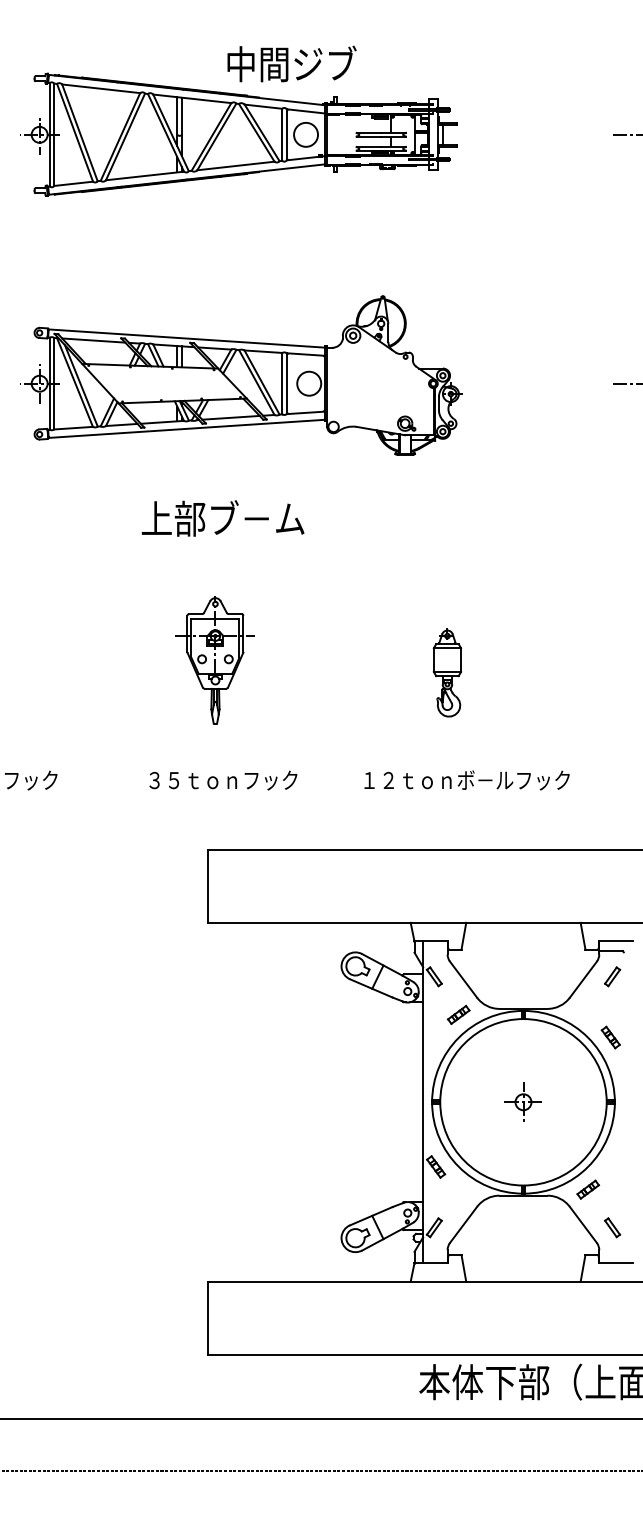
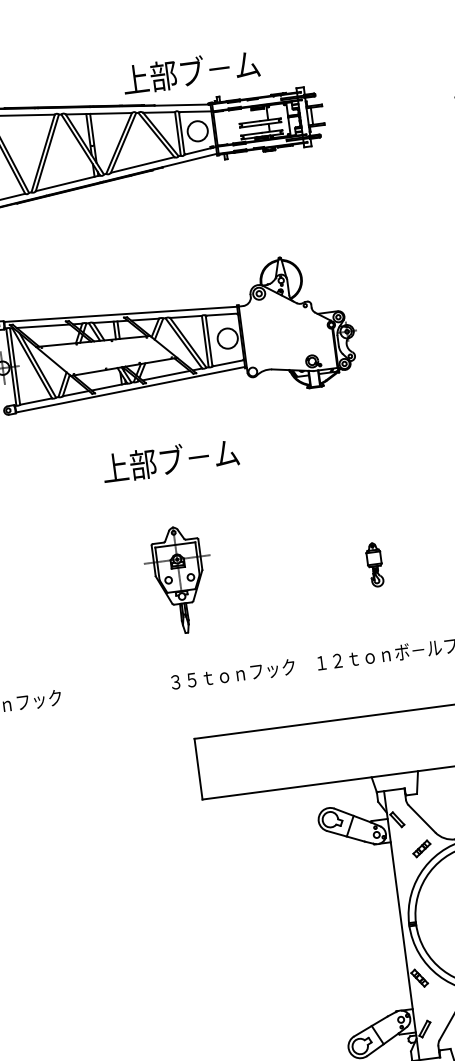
text: (307, 63) -> (191, 71), 中間ジブ -> 上部ブ－ム
part: (447, 672) -> (374, 564), size x0.6
text: (223, 780) -> (233, 674), moved

